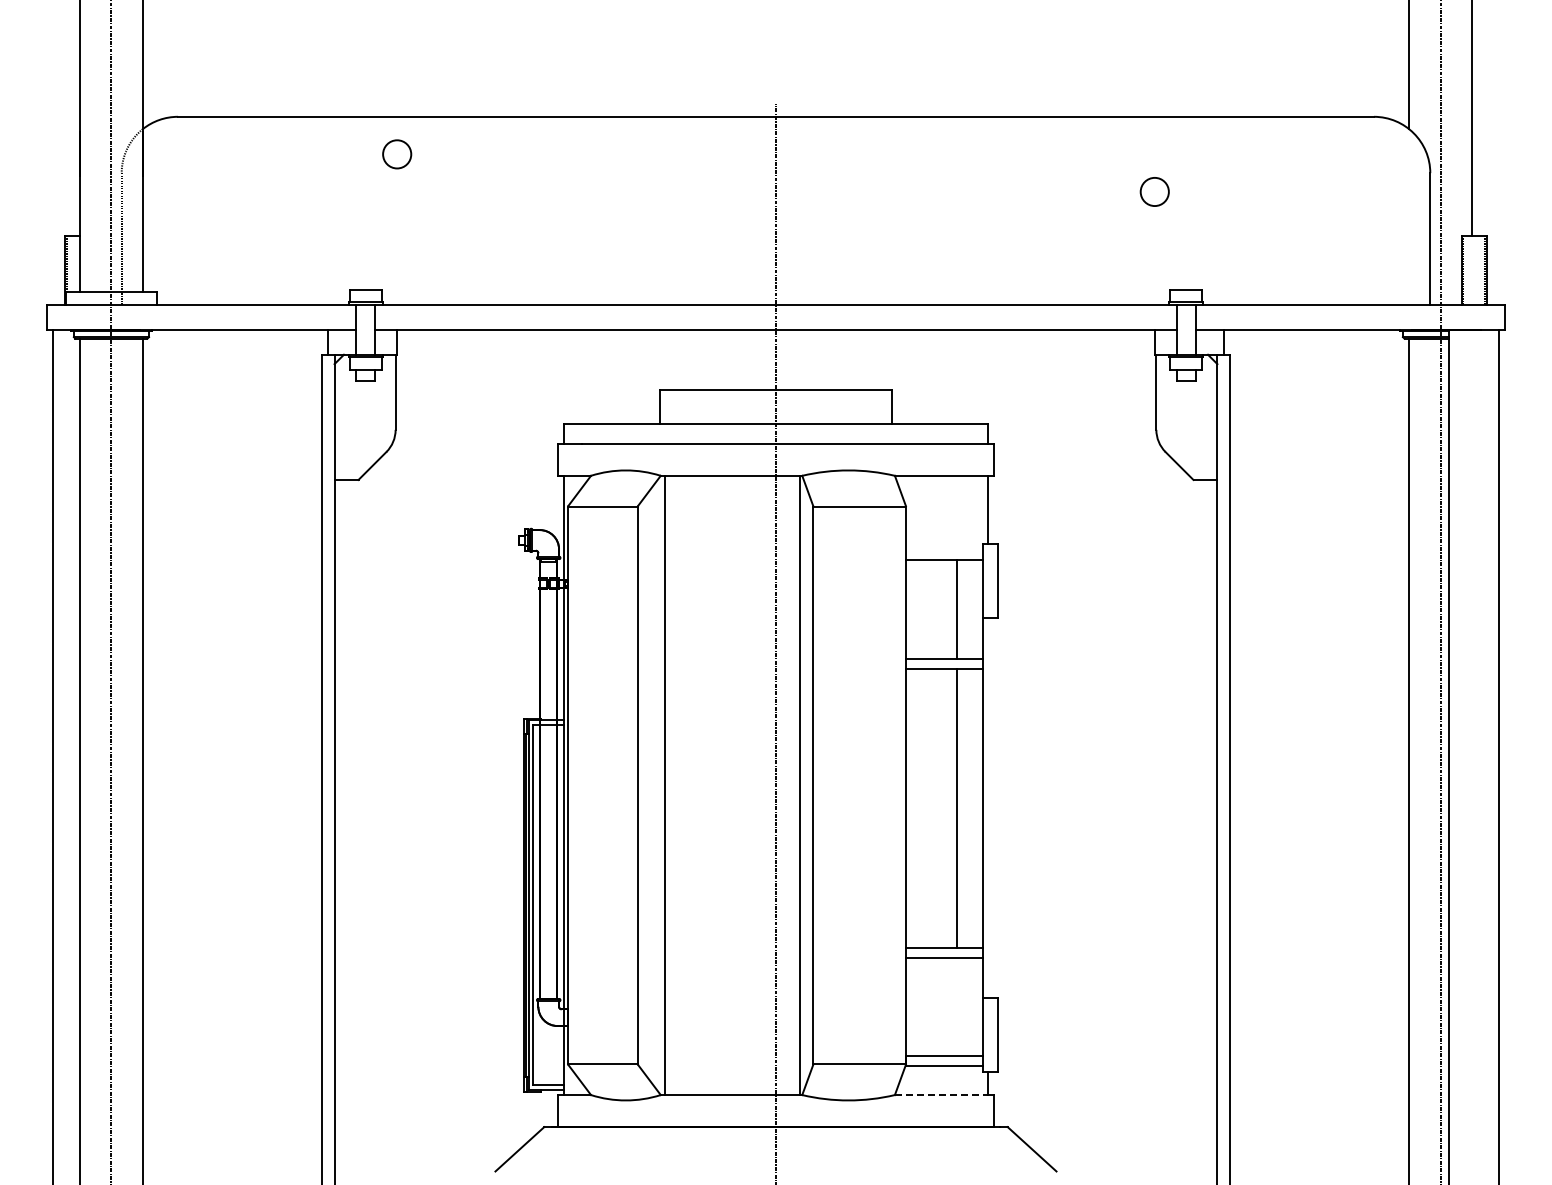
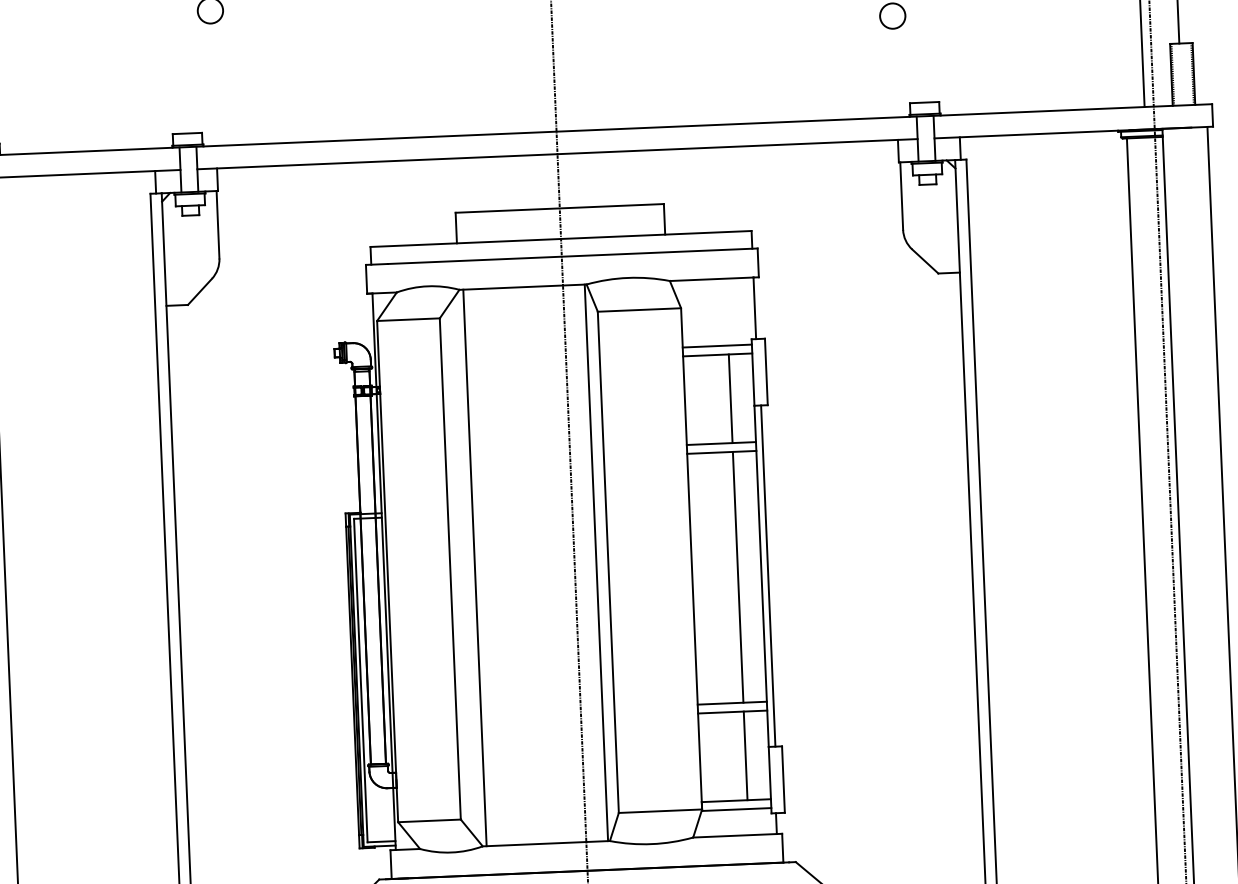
line: (944, 550) -> (717, 346), added
line: (990, 807) -> (768, 575), added
line: (956, 1006) -> (745, 755), added
line: (941, 1095) -> (735, 836), dashed -> solid

